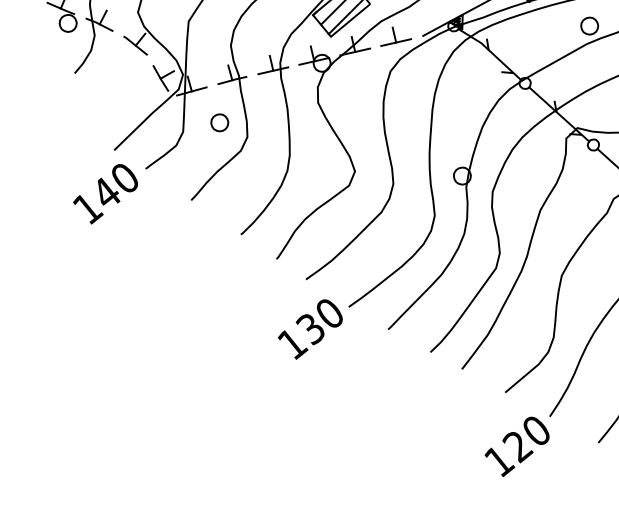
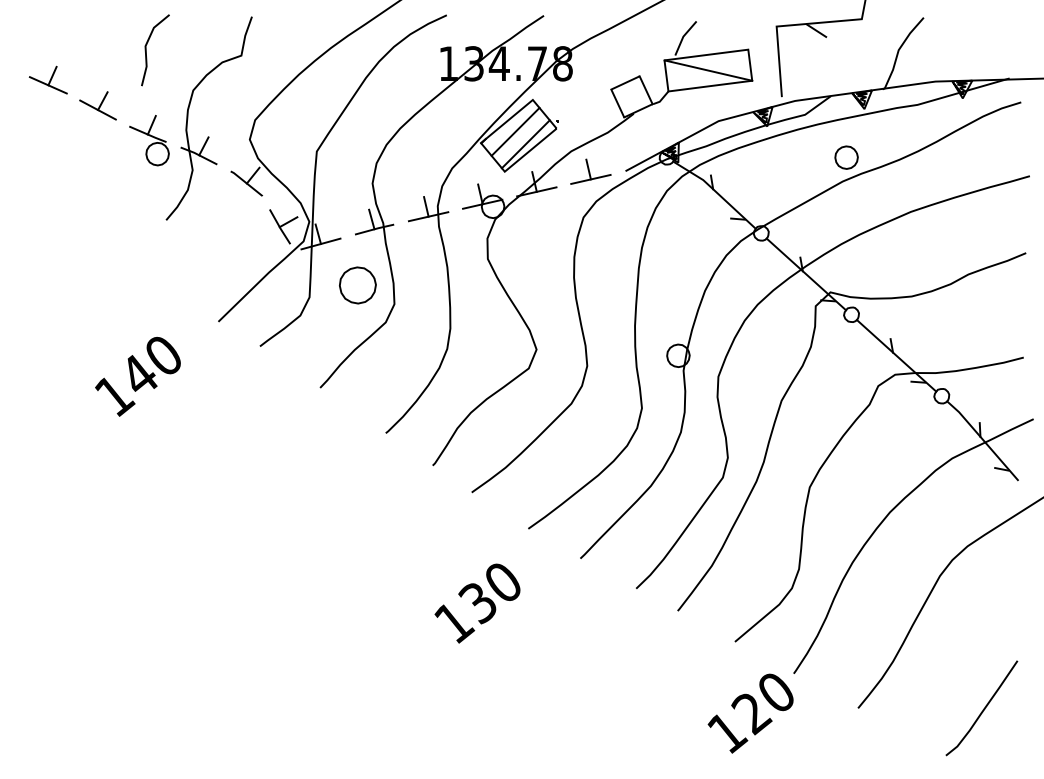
part: (219, 122) -> (357, 285), size x1.6
text: (105, 194) -> (137, 376), moved
text: (310, 329) -> (477, 603), moved

